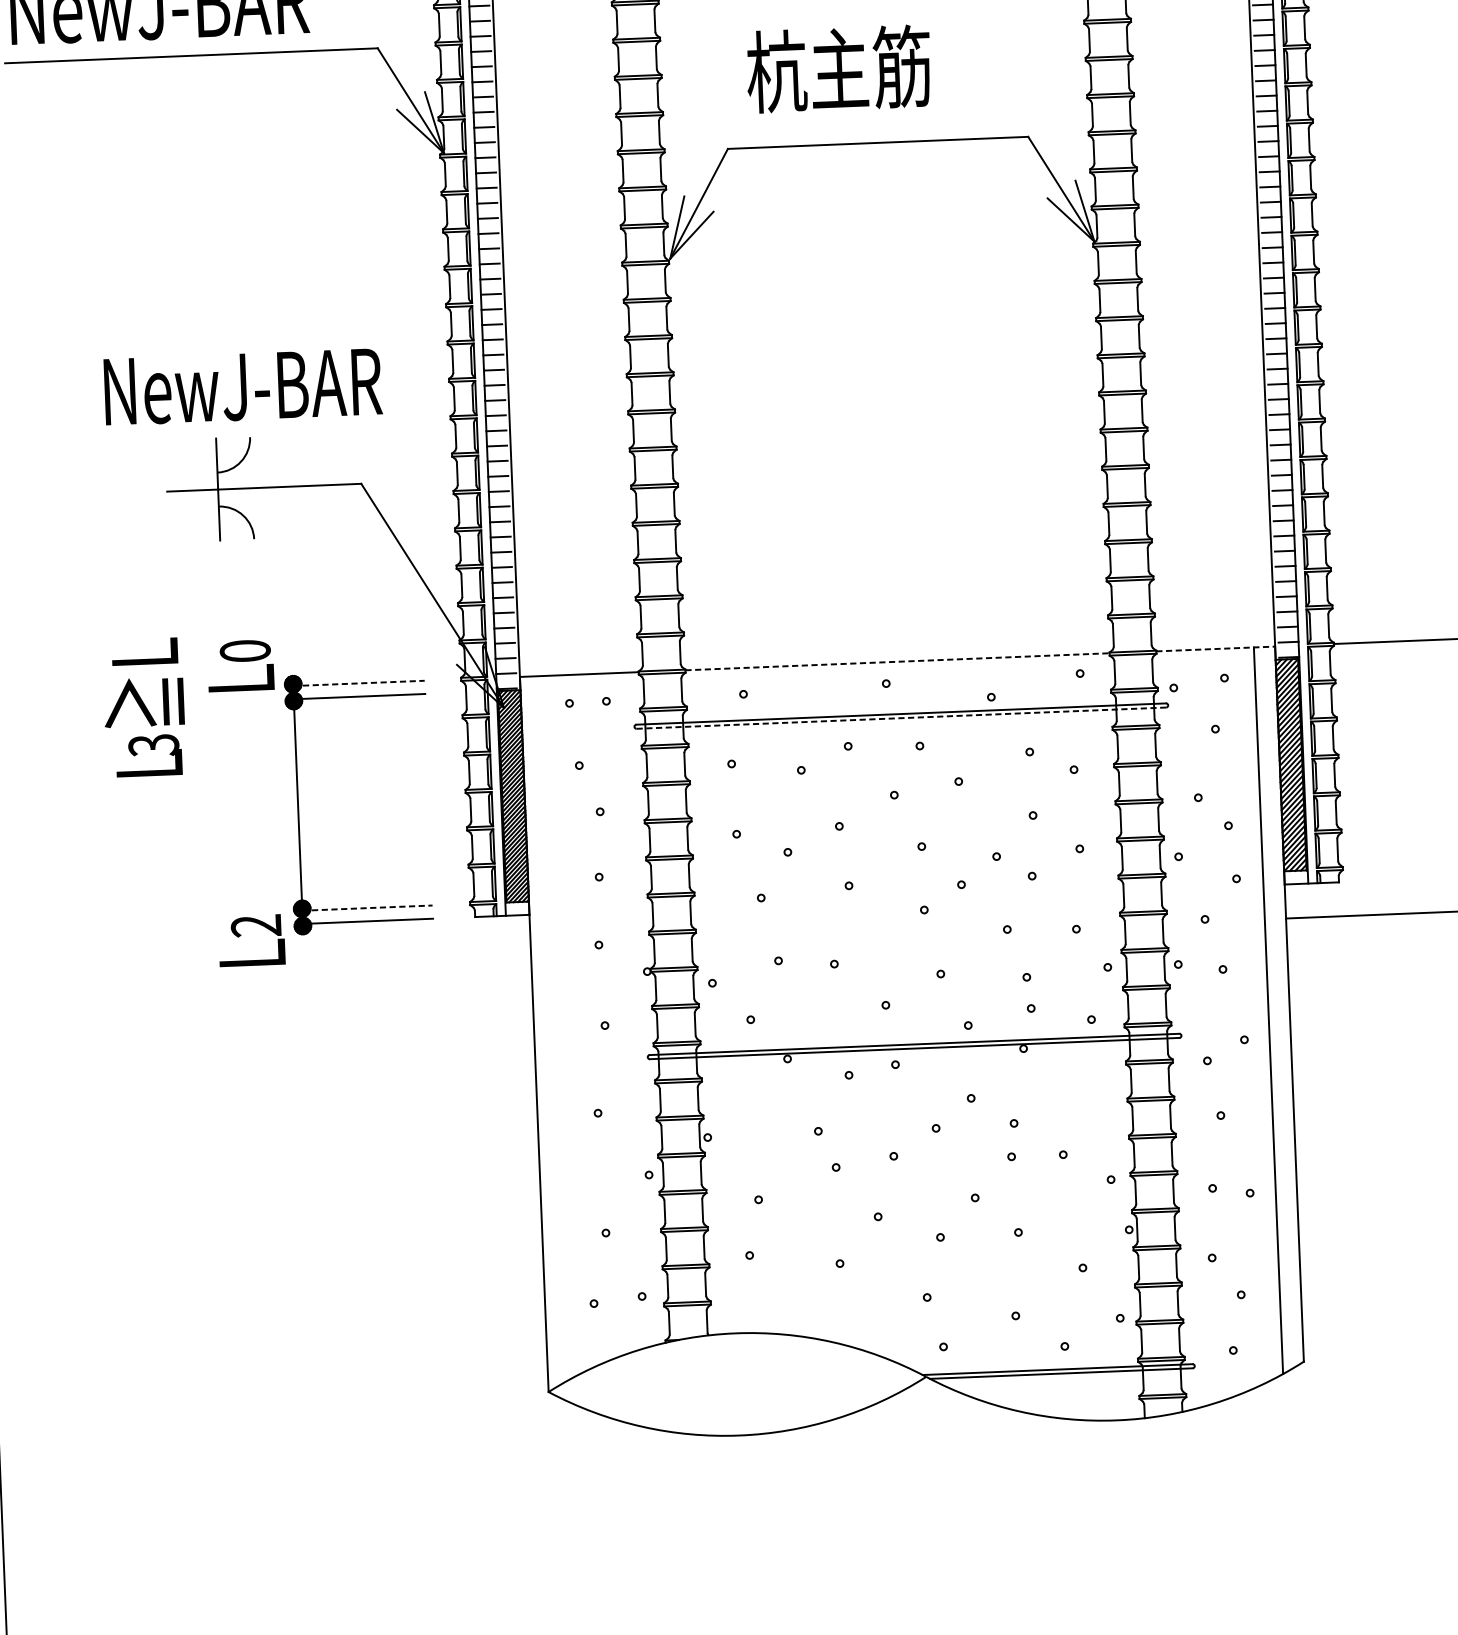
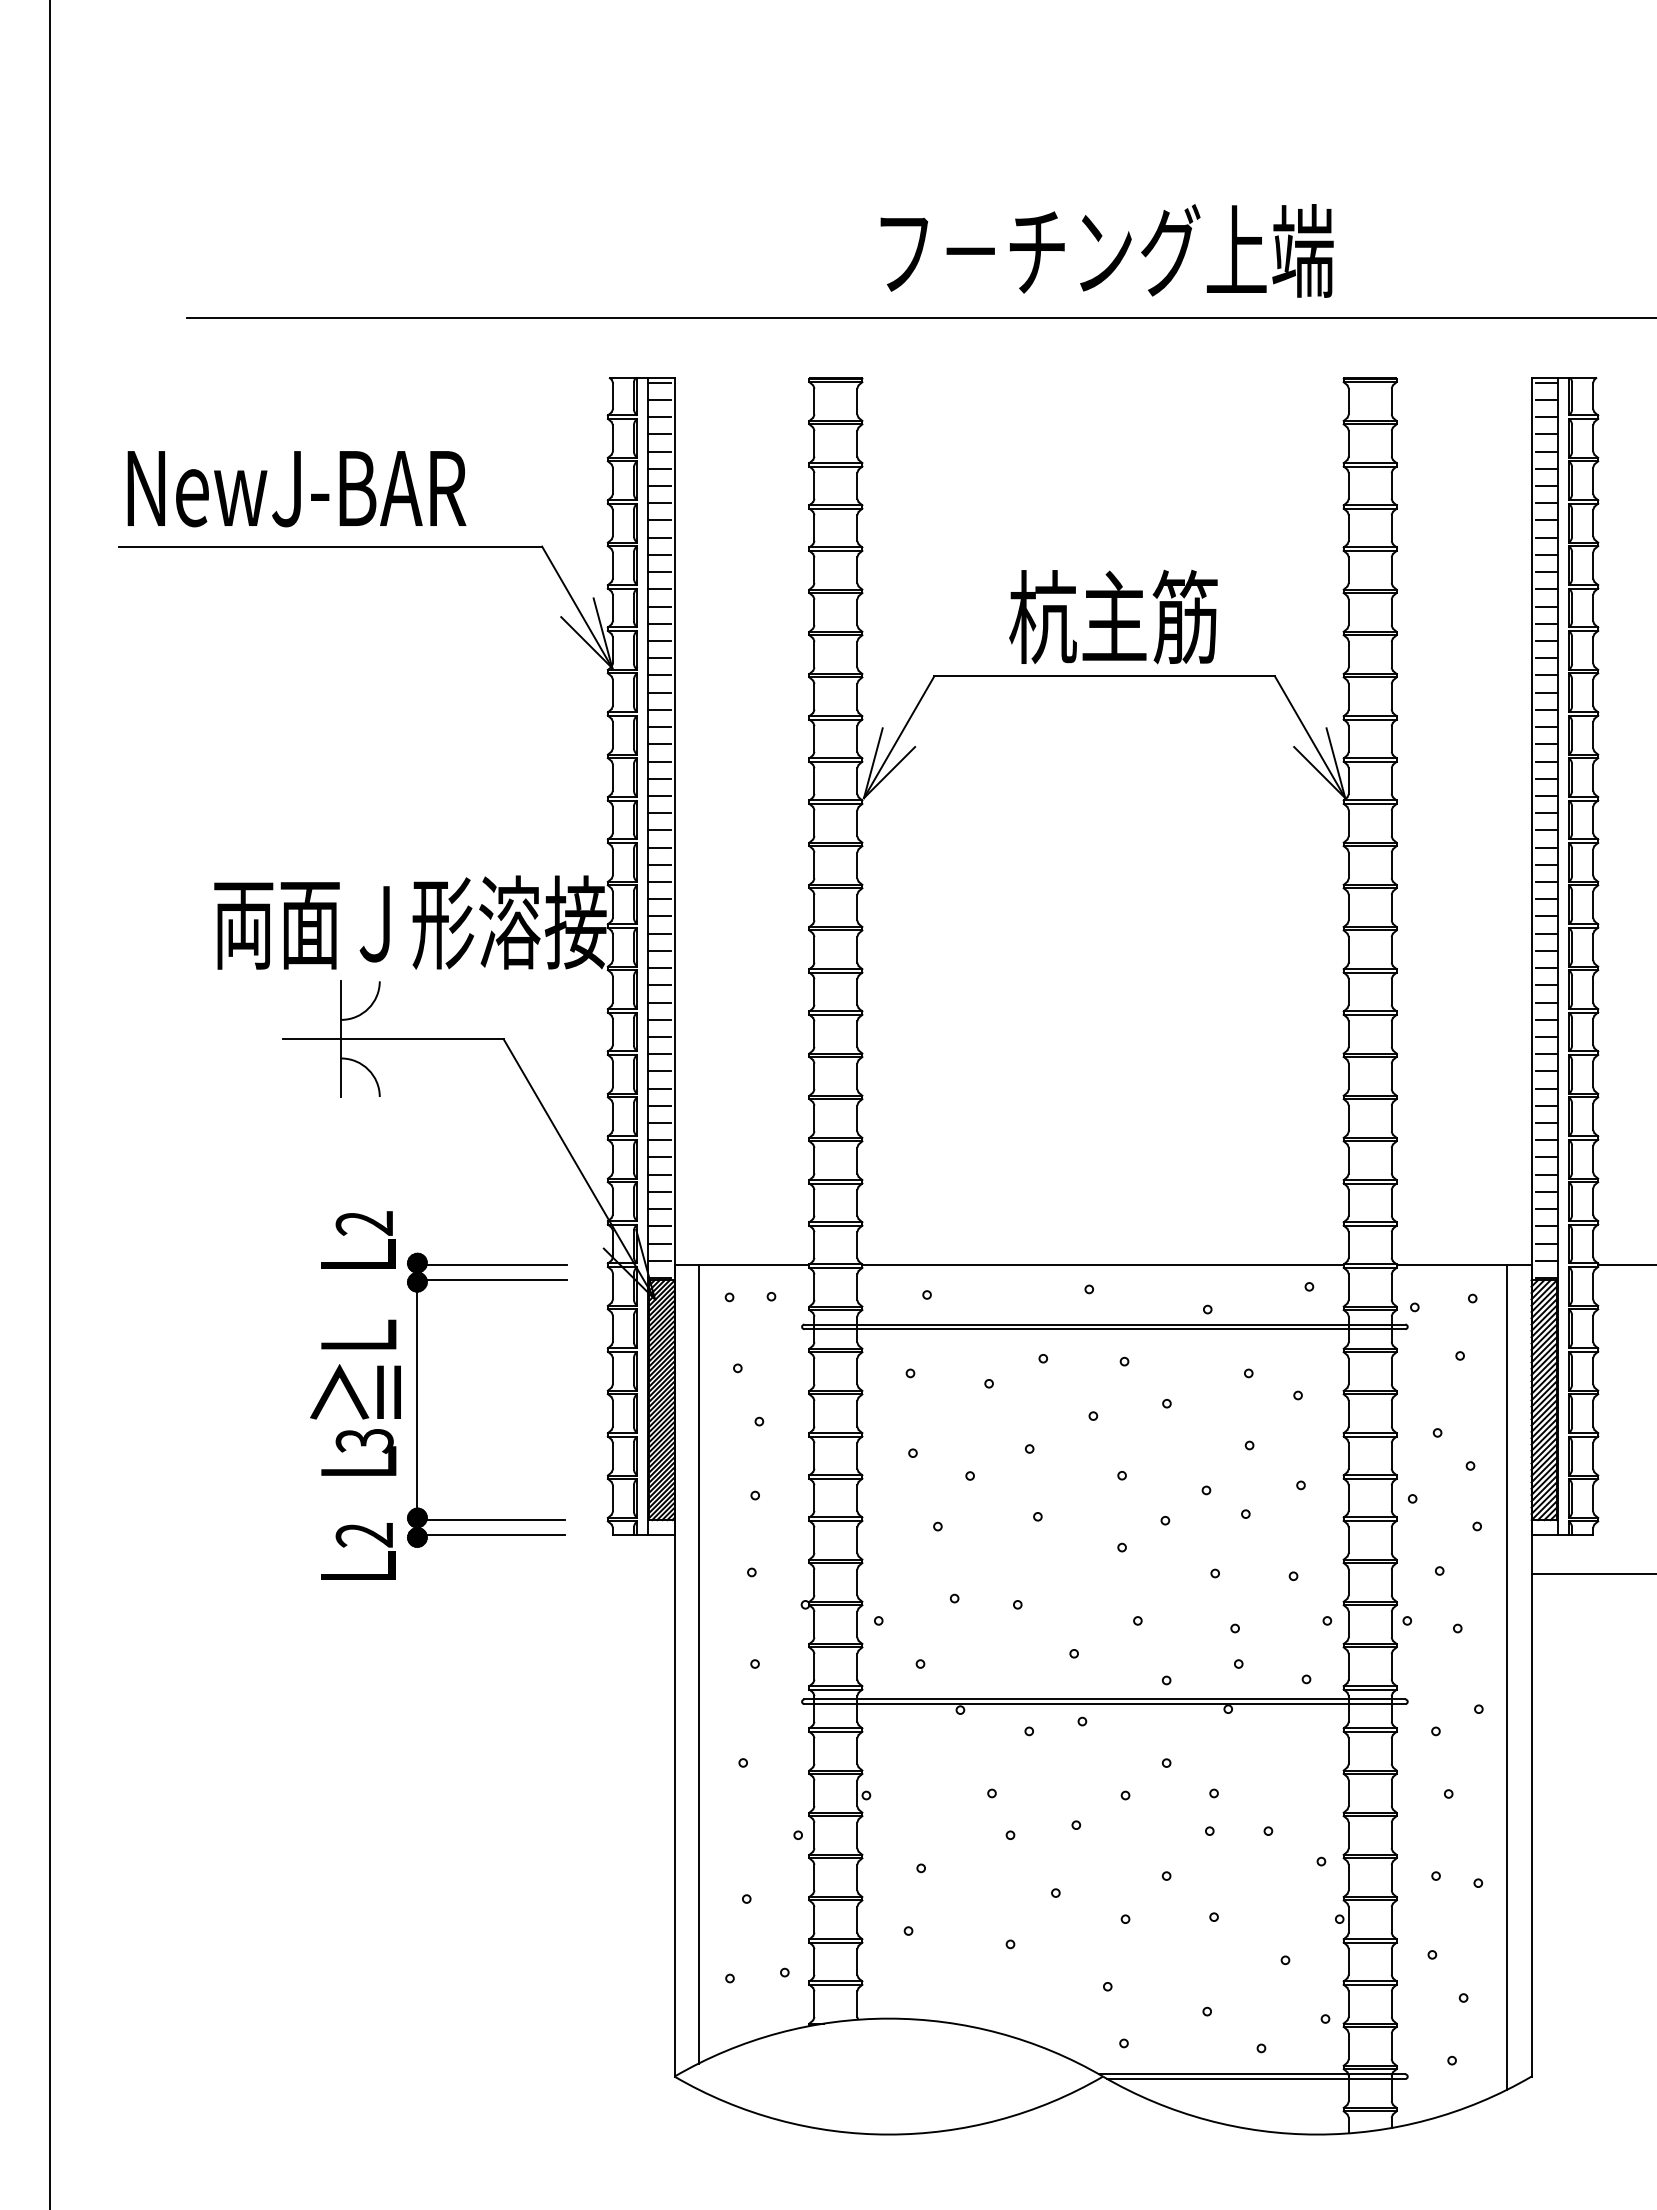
text: (838, 68) -> (1113, 616), moved
text: (275, 384) -> (410, 922), NewJ-BAR -> 両面Ｊ形溶接
line: (1216, 649) -> (1464, 1265), dashed -> solid
text: (245, 651) -> (364, 1223), 0 -> 2
line: (897, 662) -> (1103, 1265), dashed -> solid
line: (358, 683) -> (491, 1265), dashed -> solid
text: (144, 707) -> (355, 1397), moved
line: (901, 718) -> (1105, 1329), dashed -> solid
line: (367, 908) -> (491, 1520), dashed -> solid
line: (555, 1028) -> (698, 1664), added

